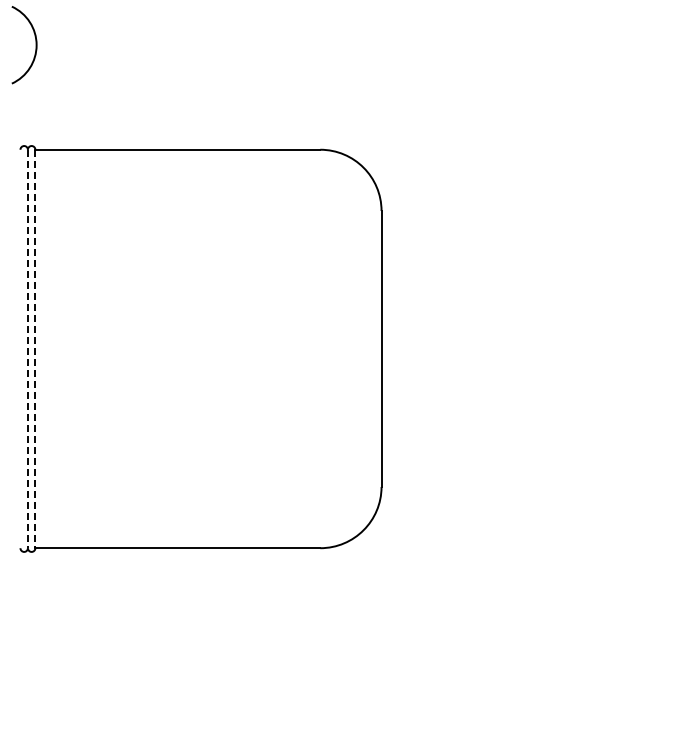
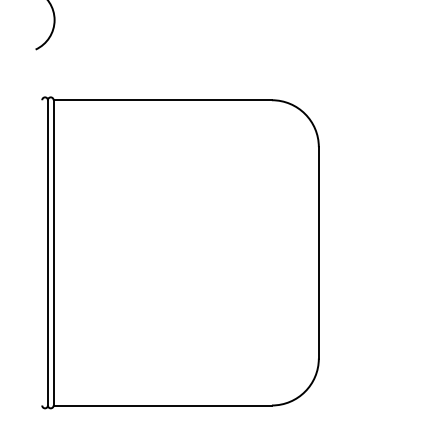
line: (27, 349) -> (47, 253), dashed -> solid
line: (35, 349) -> (53, 253), dashed -> solid

